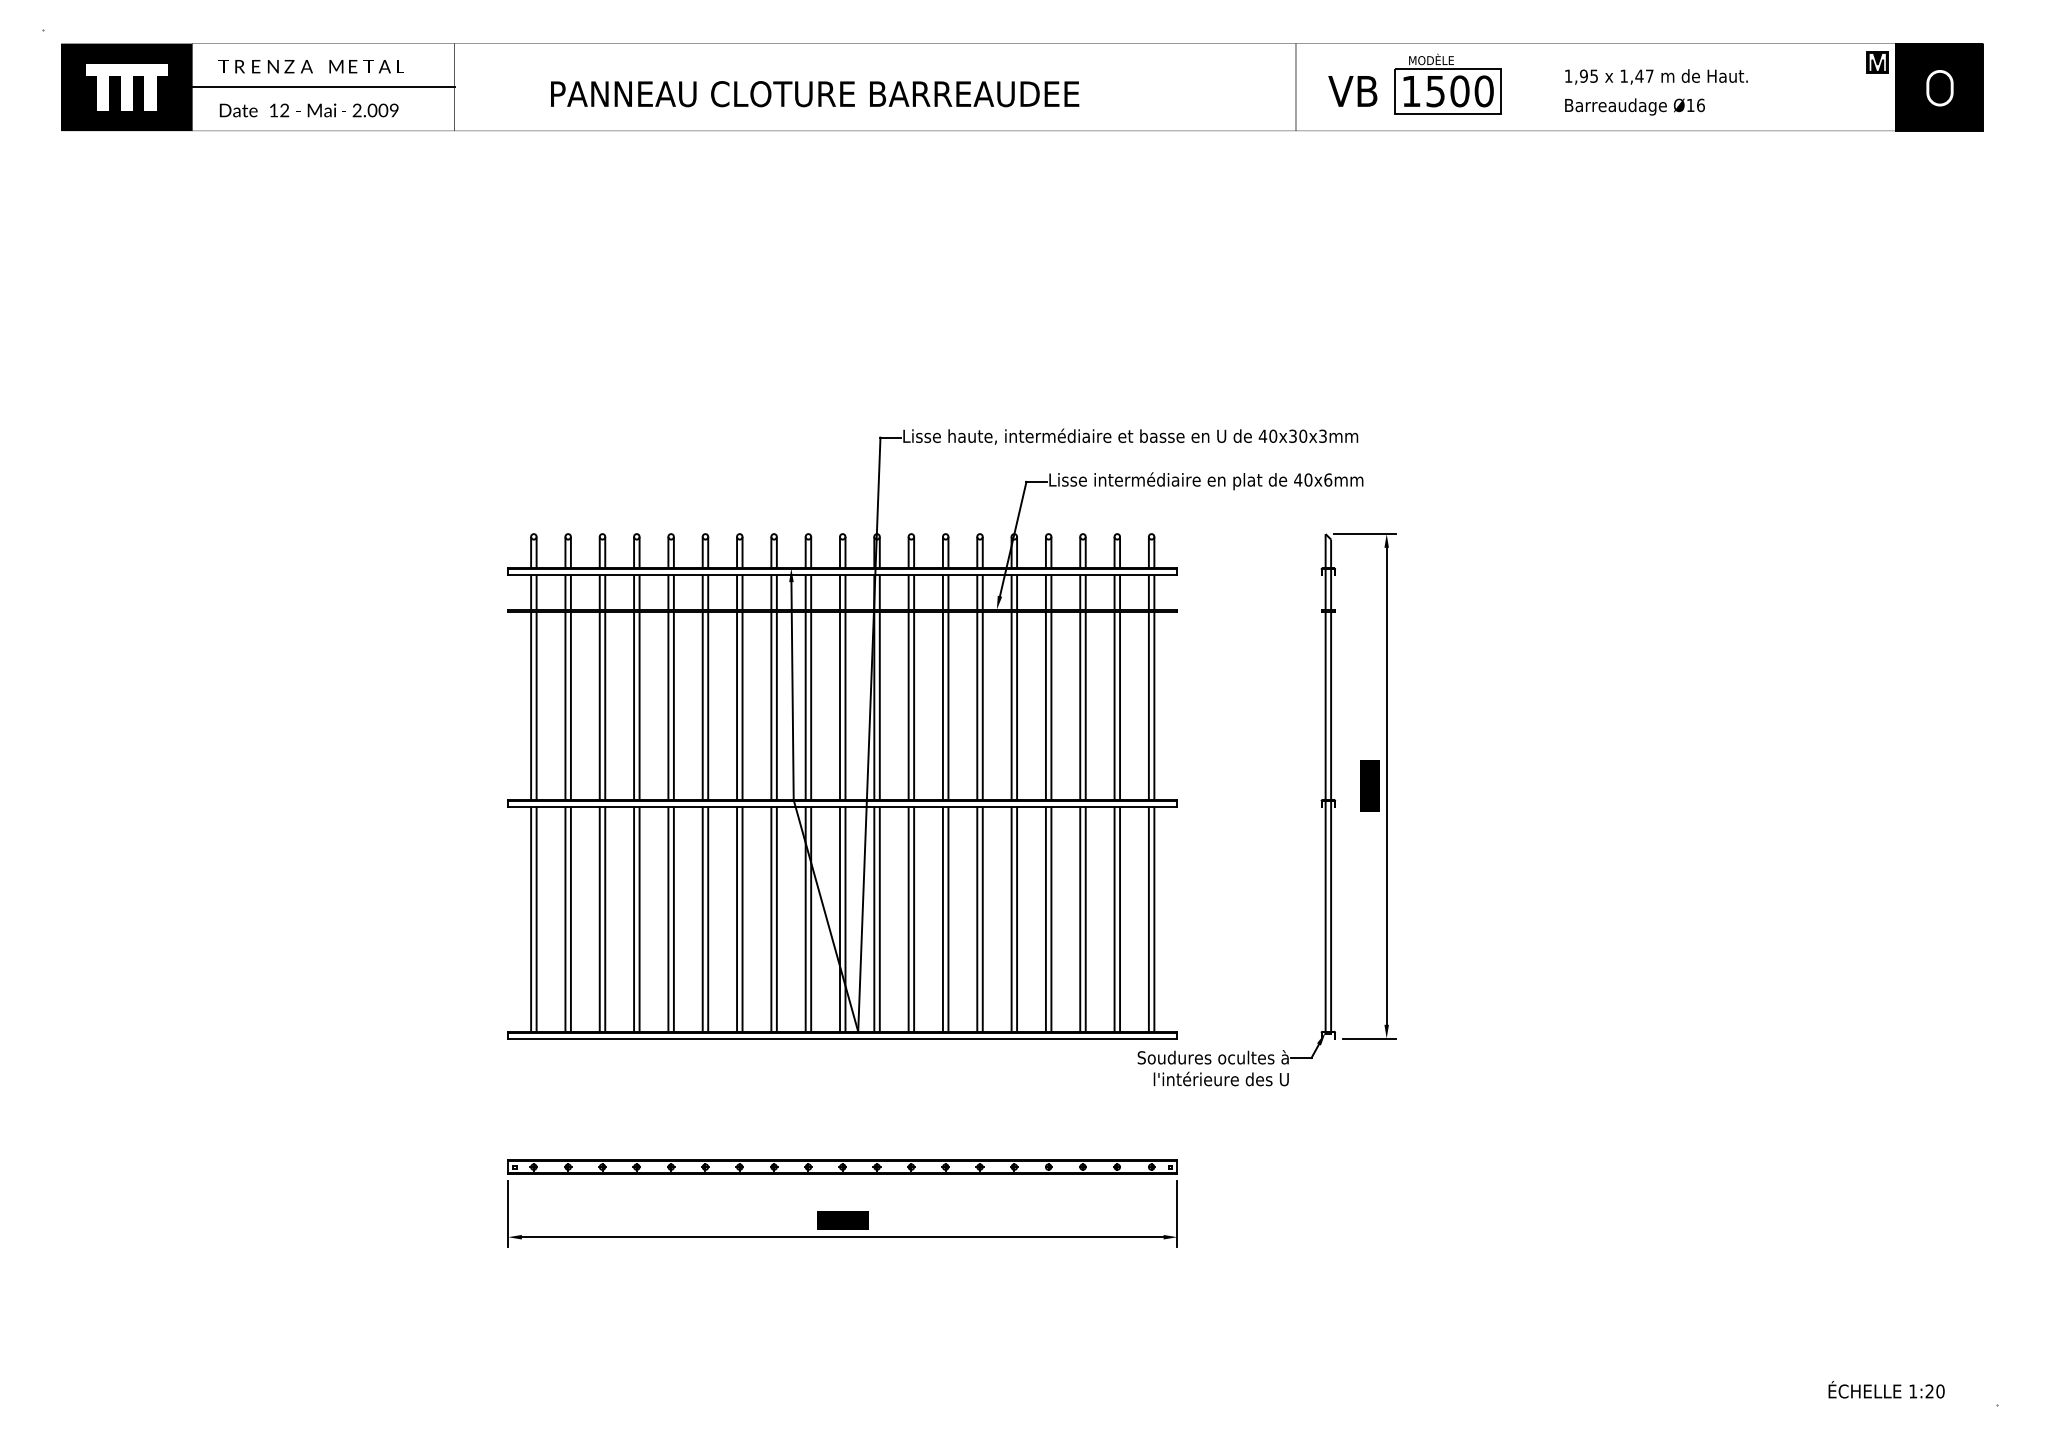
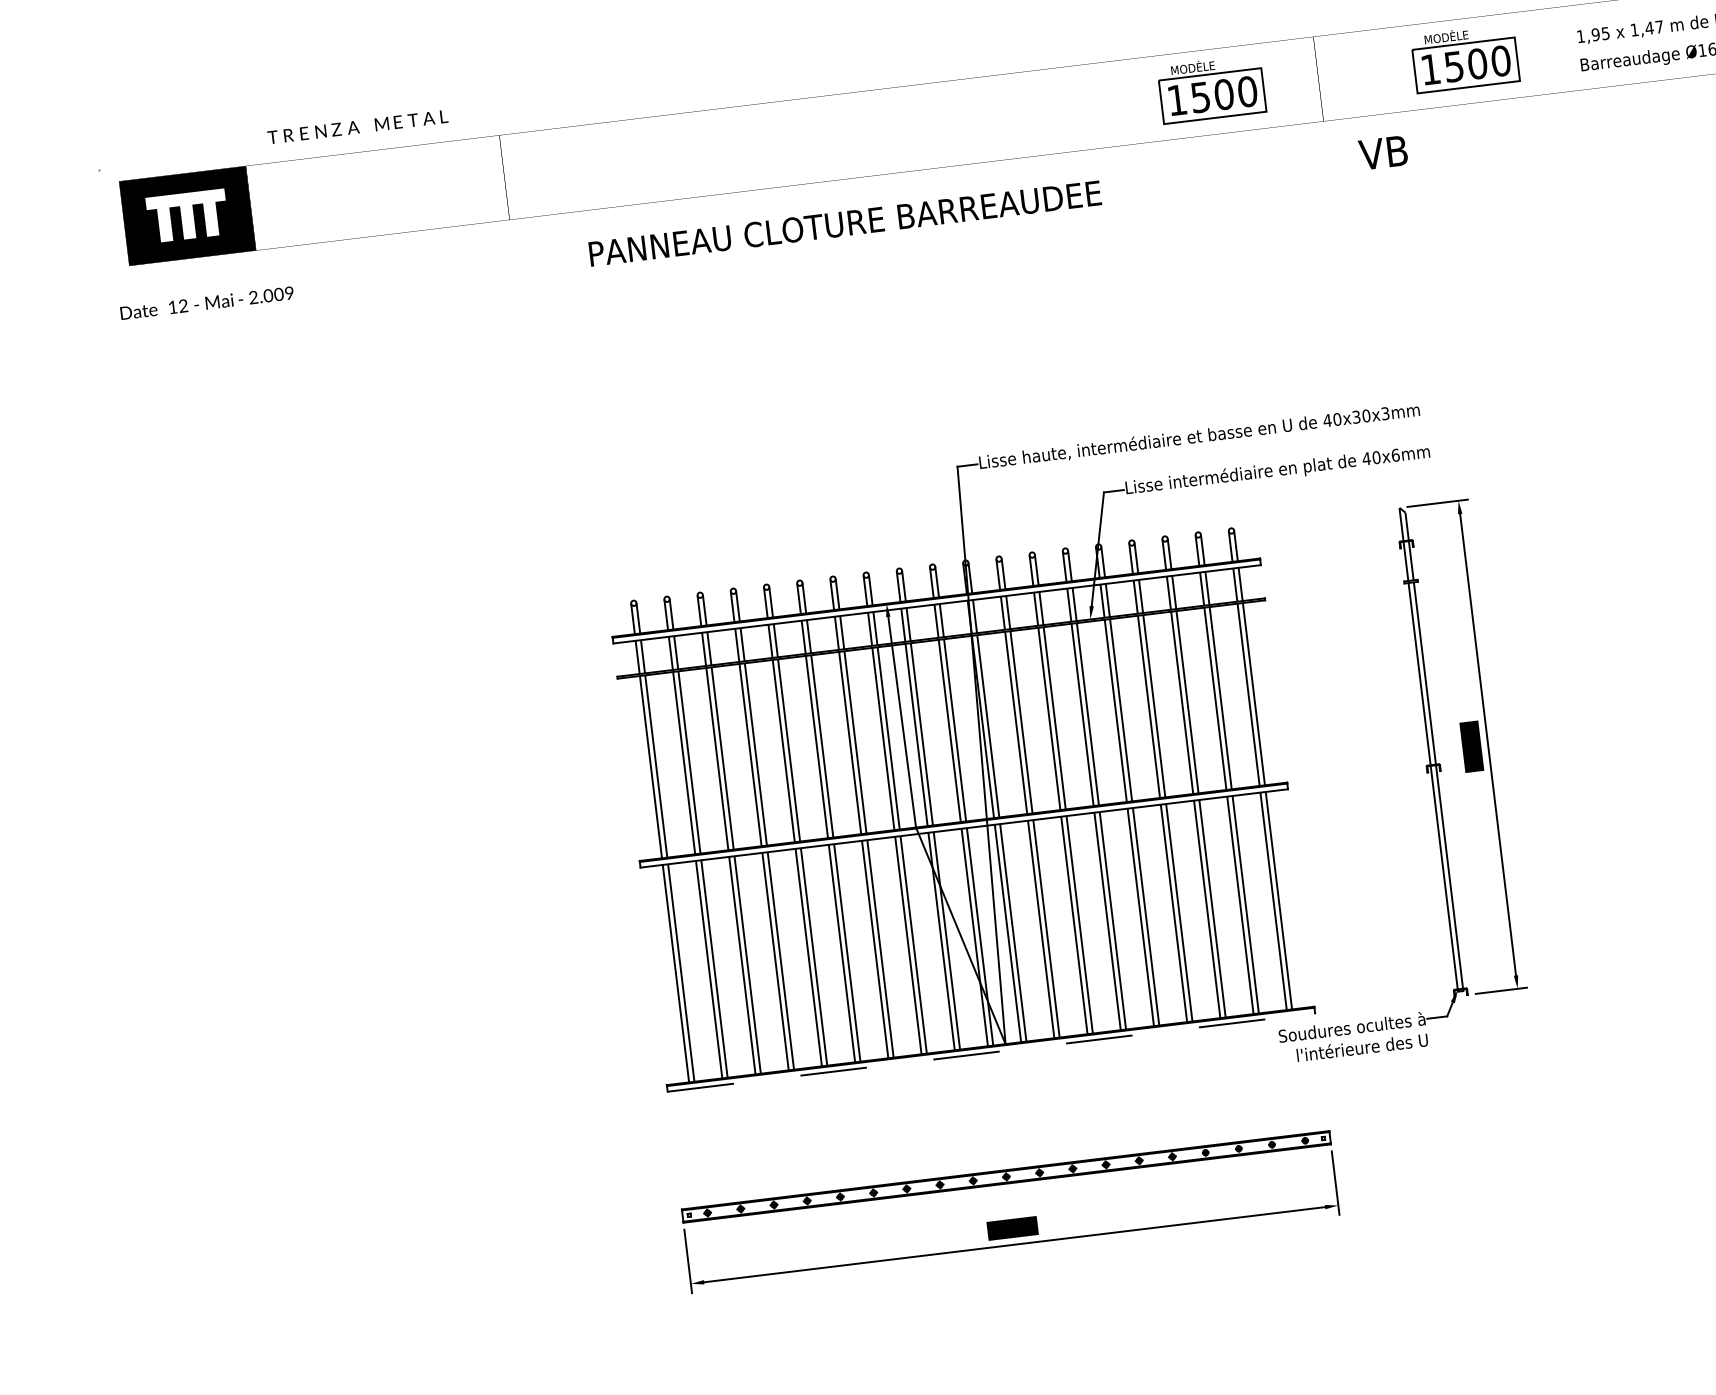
text: (310, 66) -> (356, 127), moved
part: (1185, 83) -> (1211, 88), added
line: (323, 87) -> (377, 193), removed
text: (1352, 91) -> (1382, 153), moved
text: (815, 94) -> (845, 223), moved
text: (308, 110) -> (206, 303), moved
line: (842, 1038) -> (991, 1052), solid -> dashed

